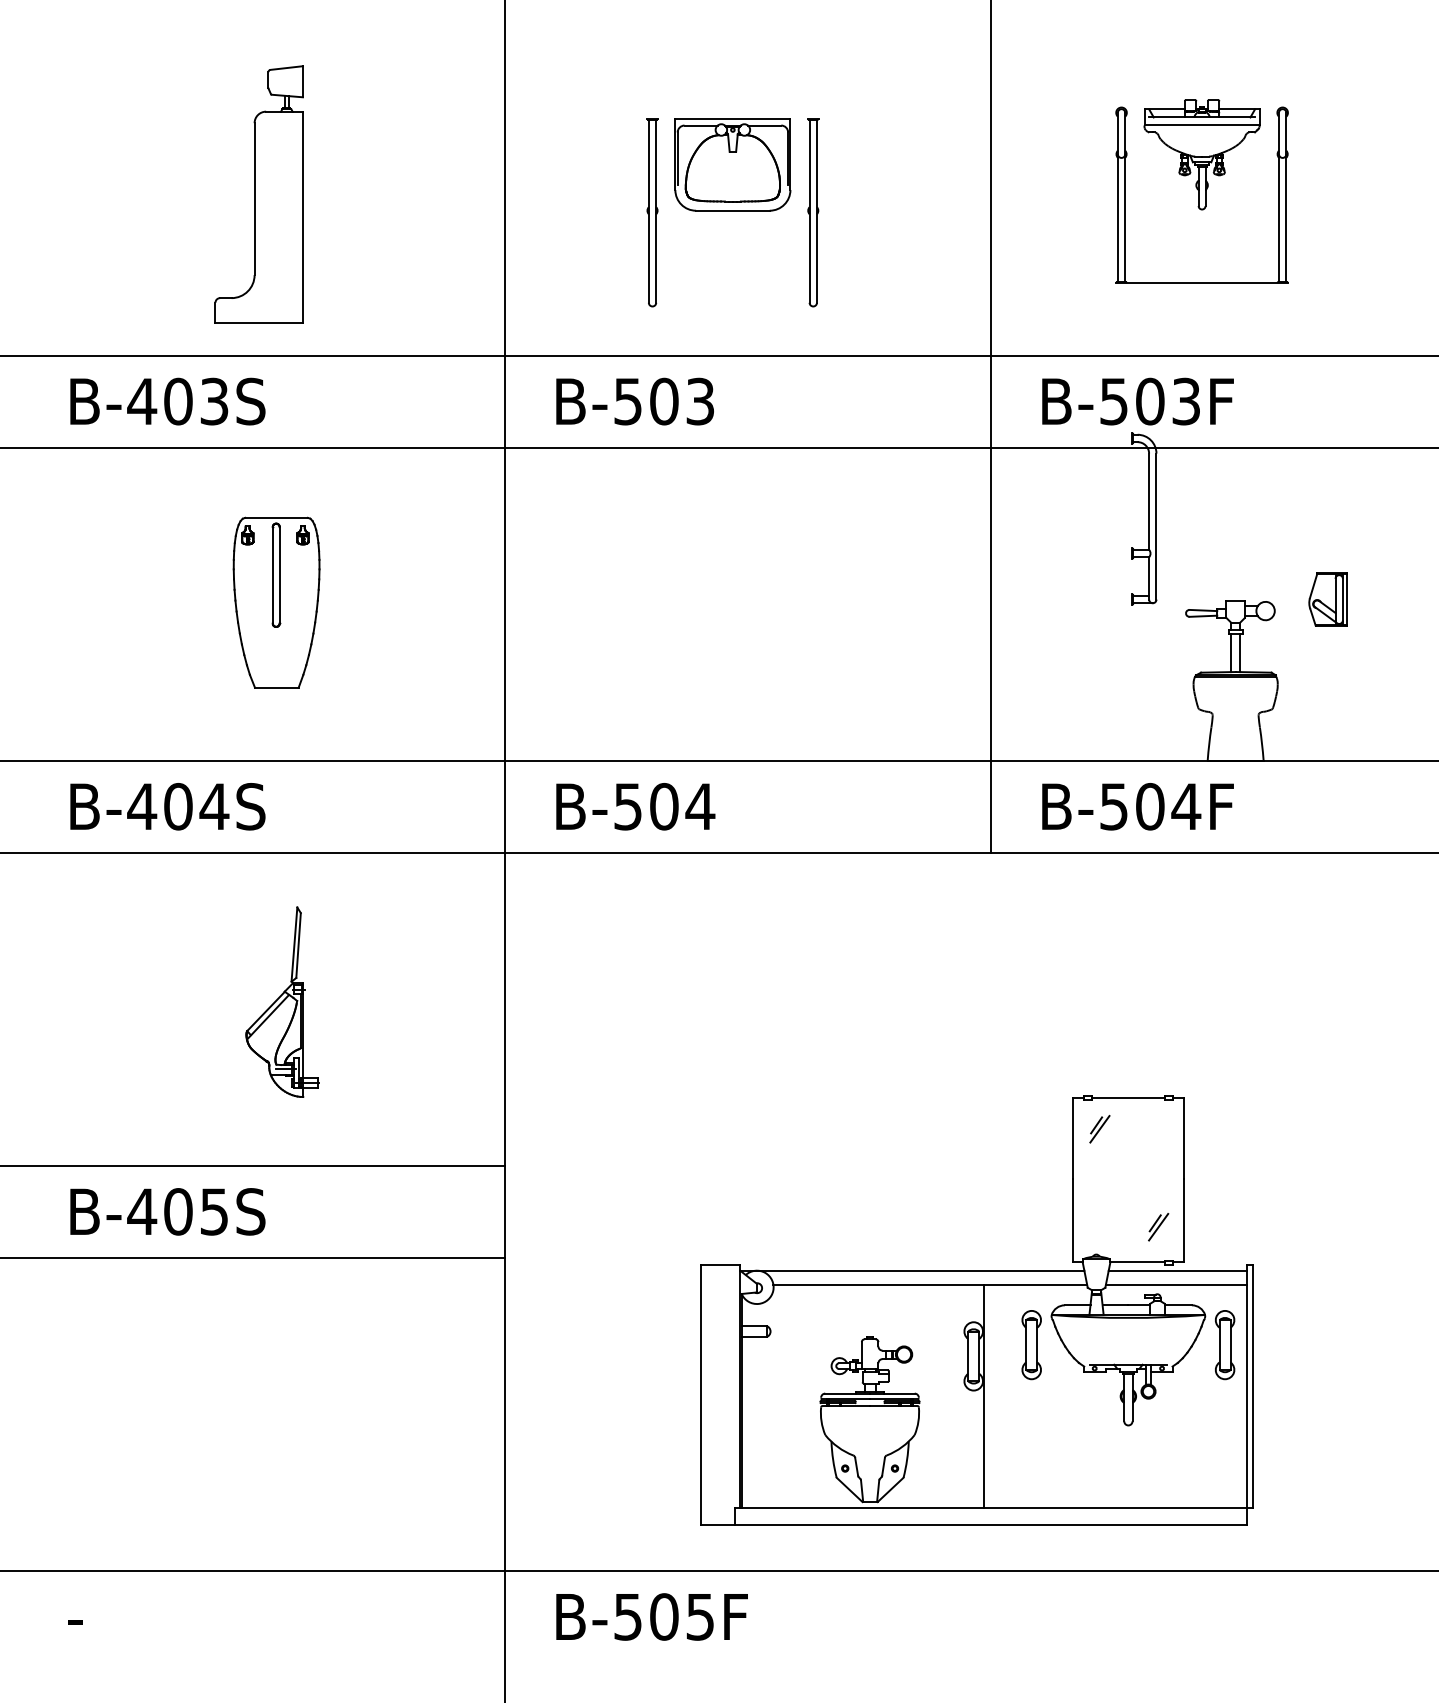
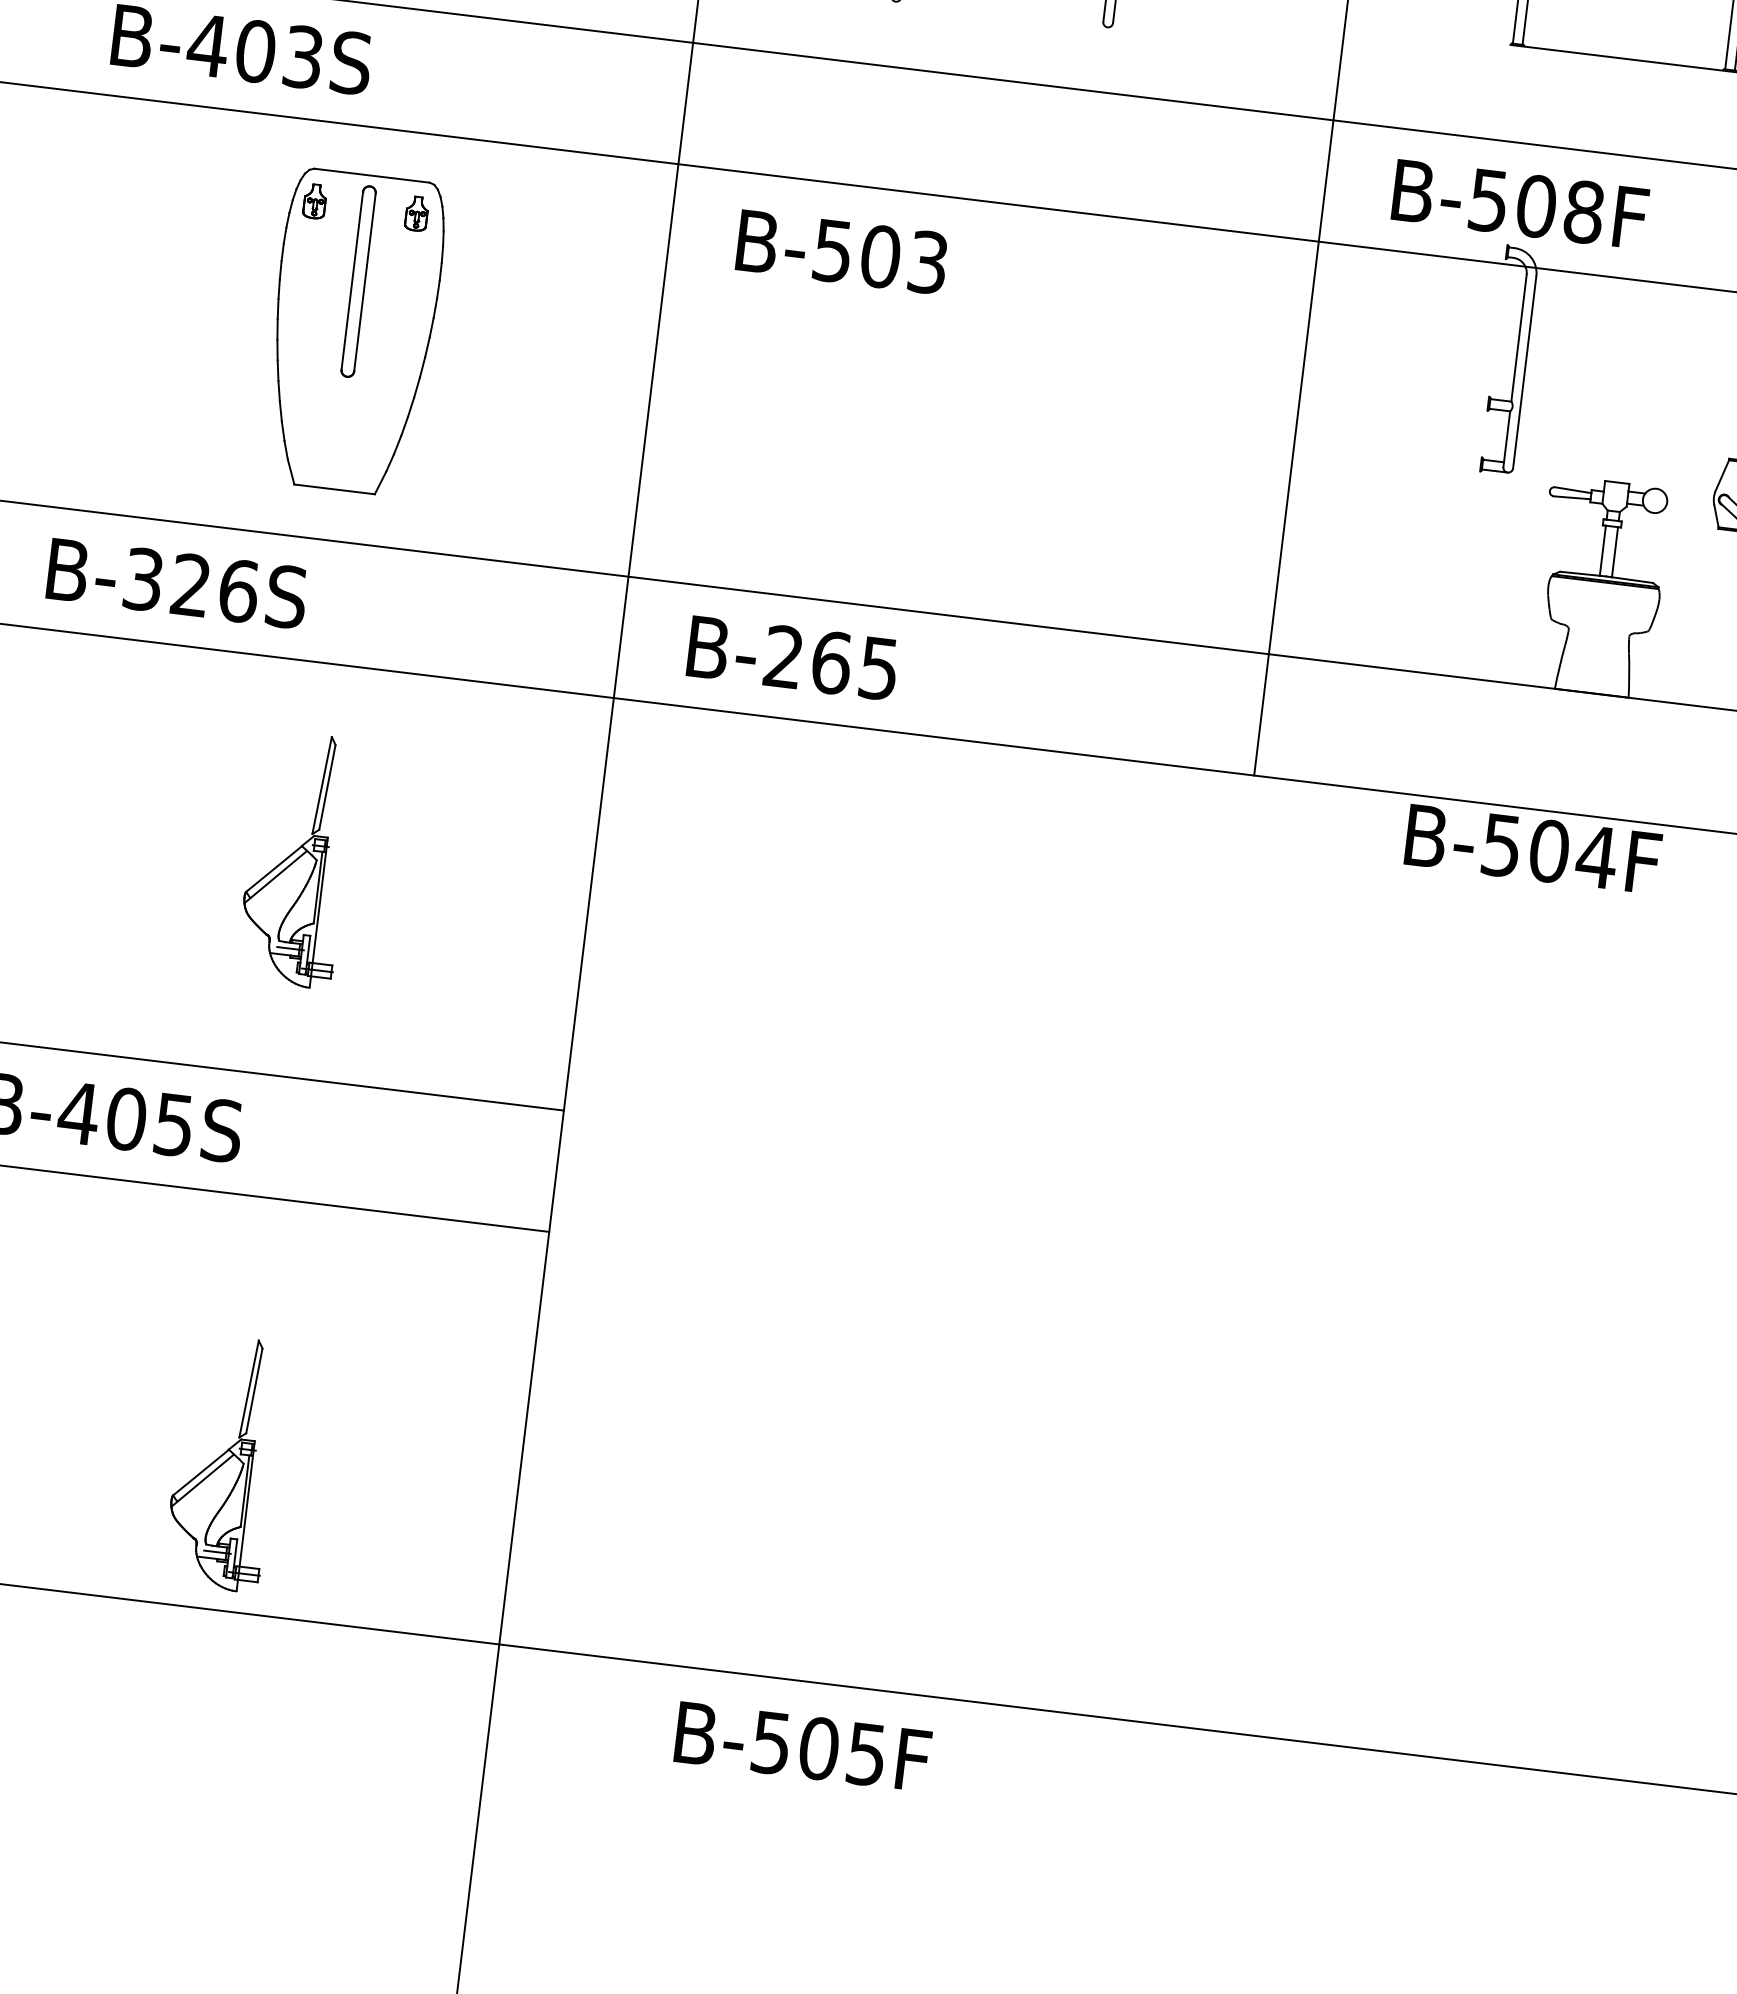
text: (634, 401) -> (841, 251), moved
text: (1186, 401) -> (1584, 212), B-503F -> B-508F
part: (276, 602) -> (353, 331), size x1.4
text: (178, 806) -> (191, 585), B-404S -> B-326S
text: (664, 806) -> (831, 662), B-504 -> B-265
text: (1137, 806) -> (1532, 848), moved
part: (976, 1310) -> (1162, 1376), removed
part: (282, 1459) -> (224, 1462), added
text: (651, 1616) -> (802, 1746), moved

